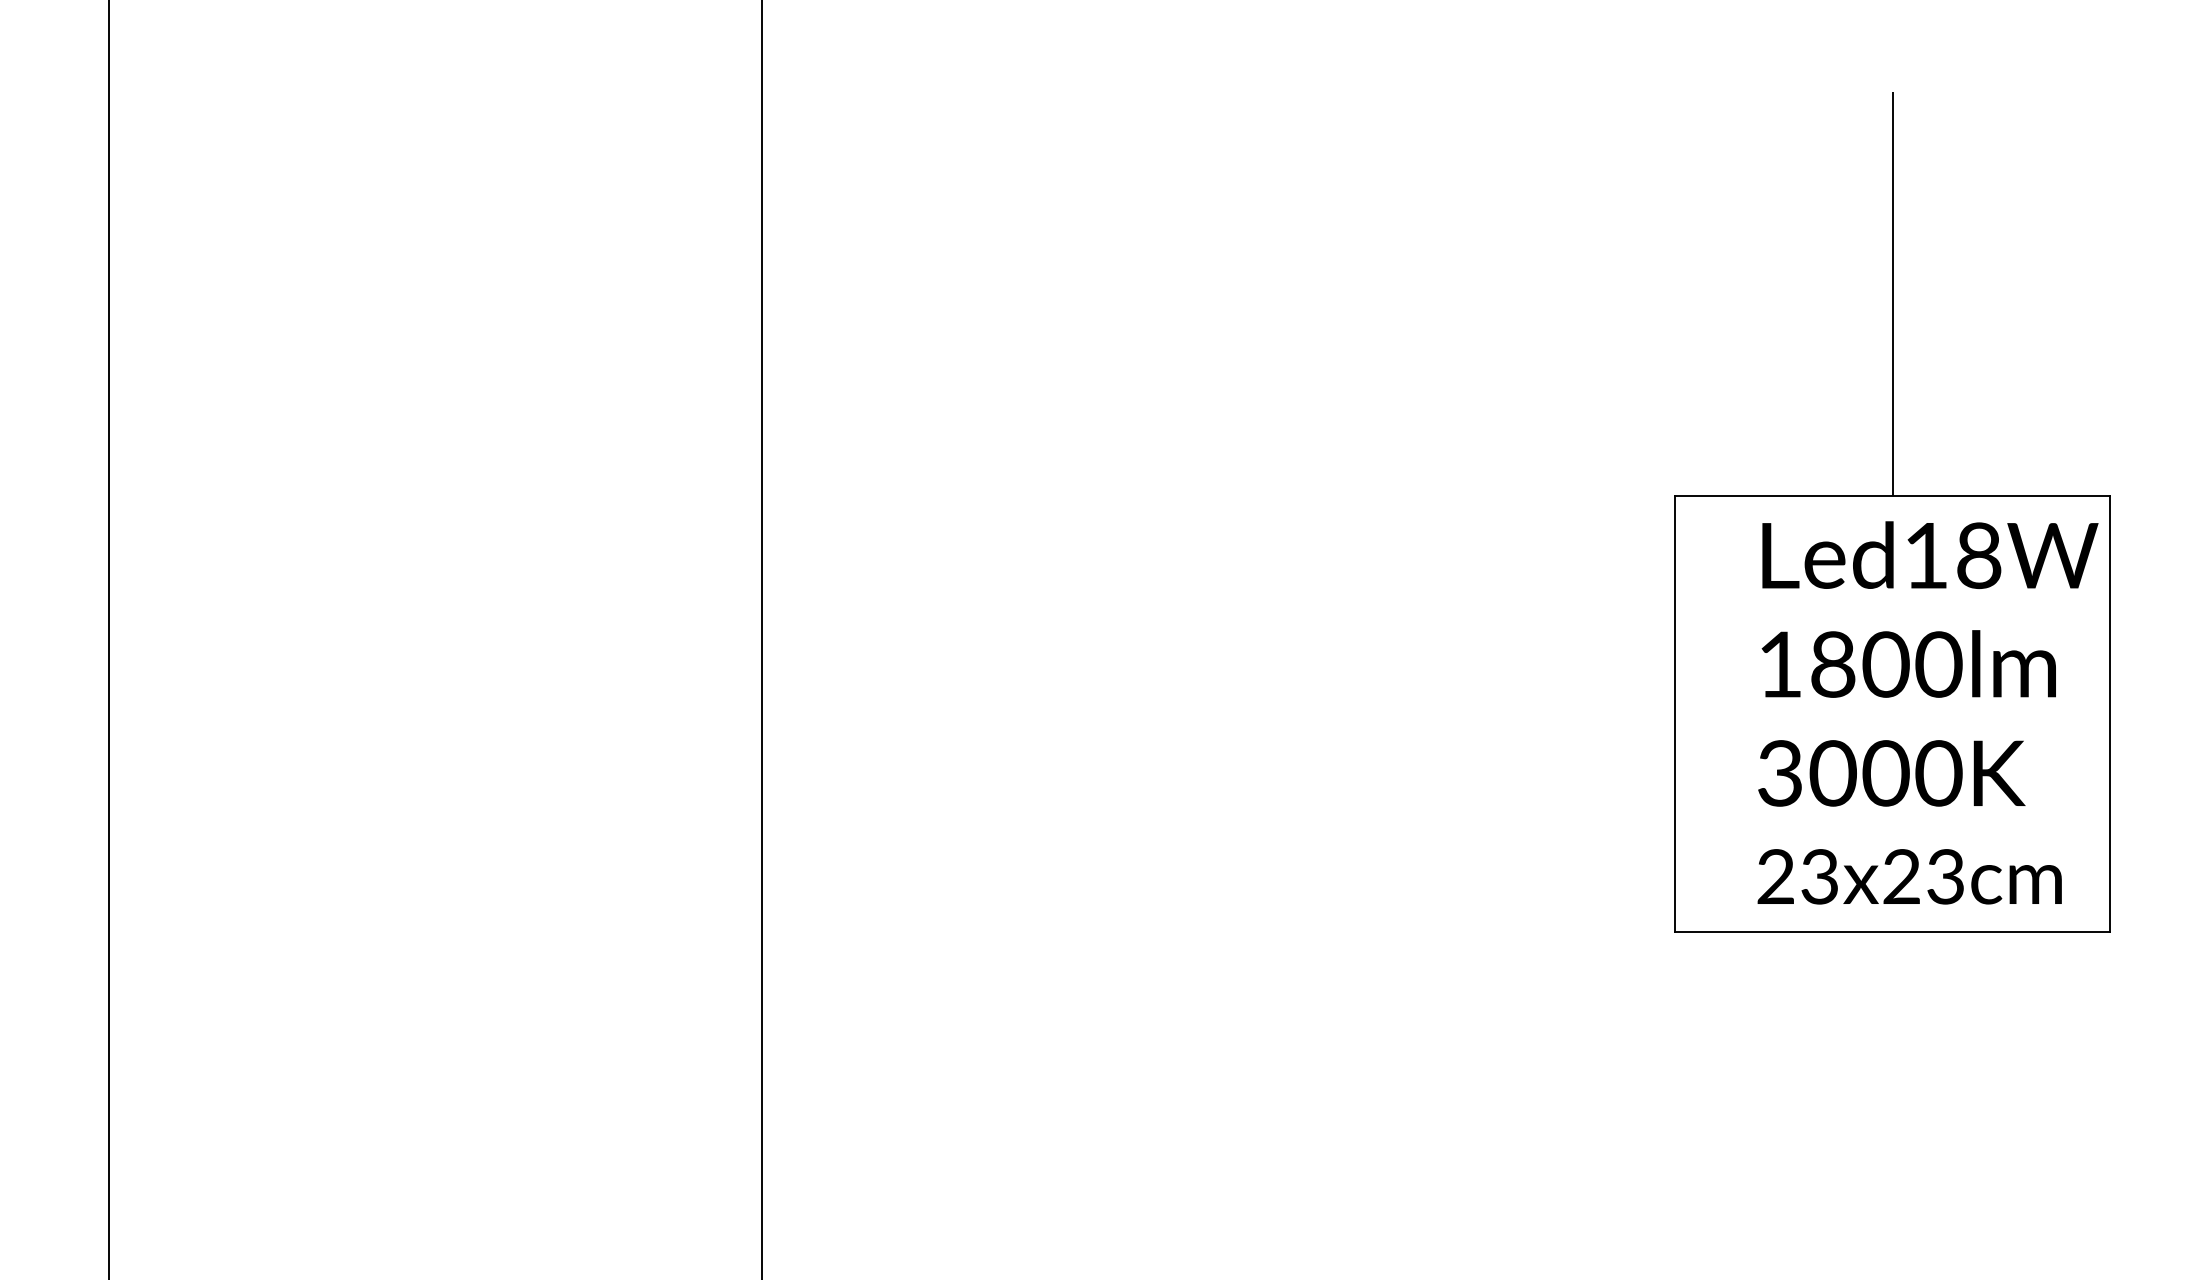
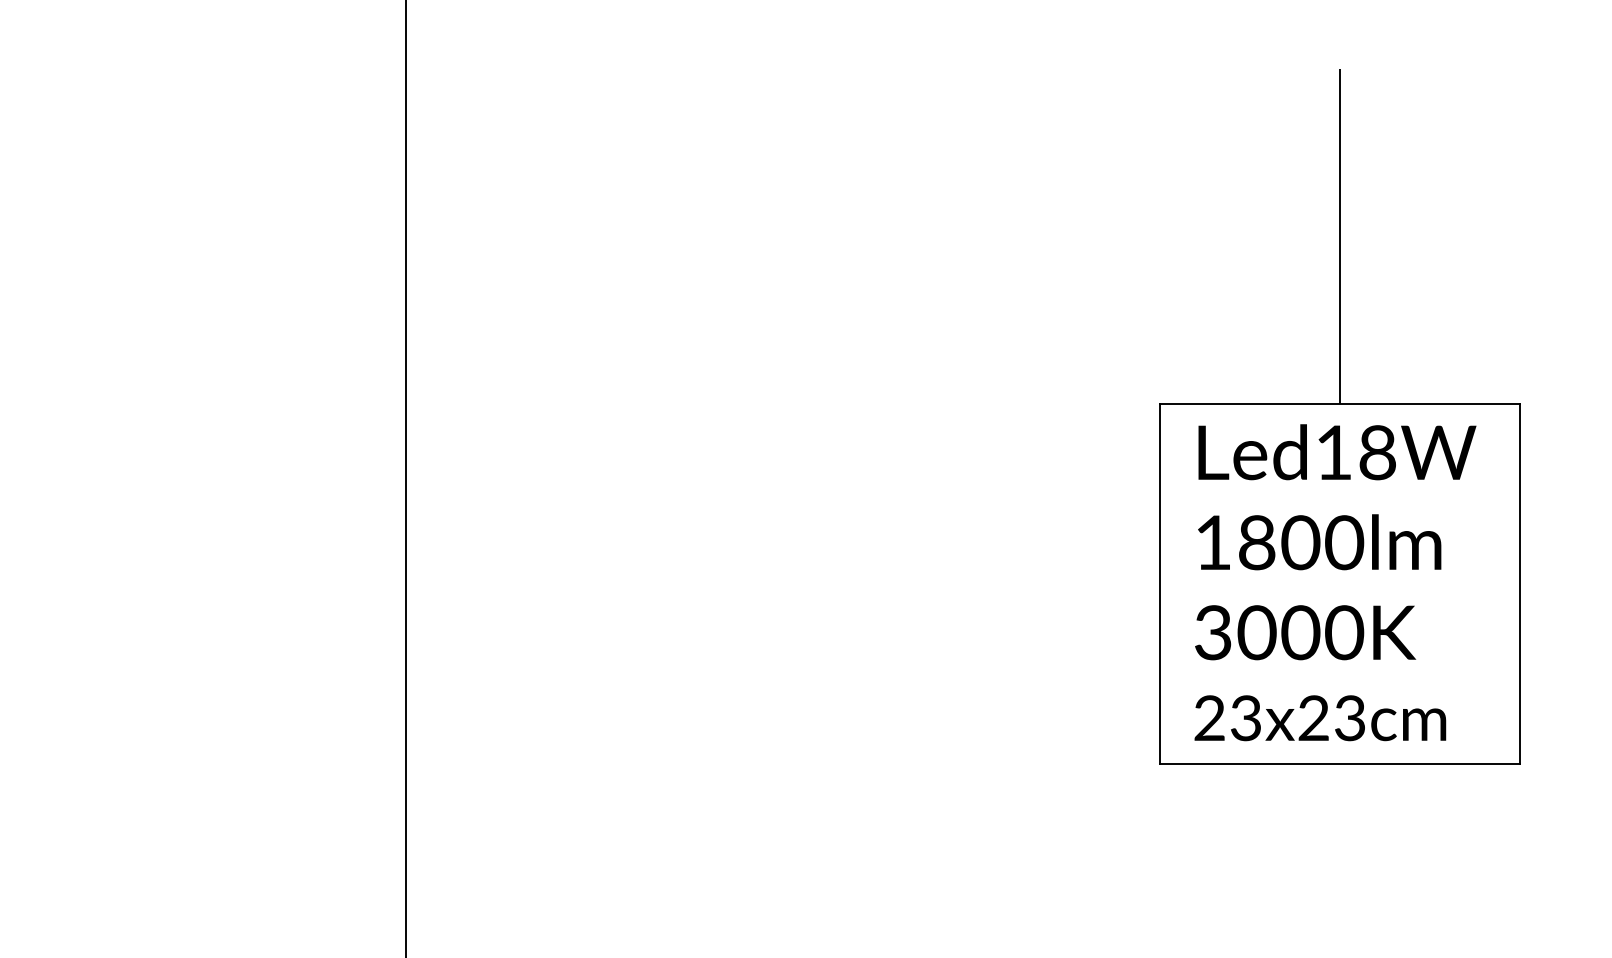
text: (1927, 712) -> (1335, 582), moved

